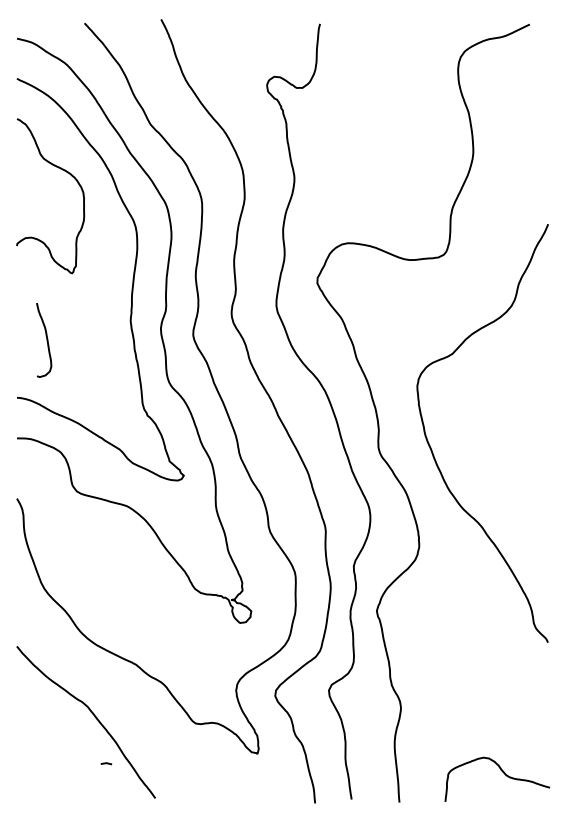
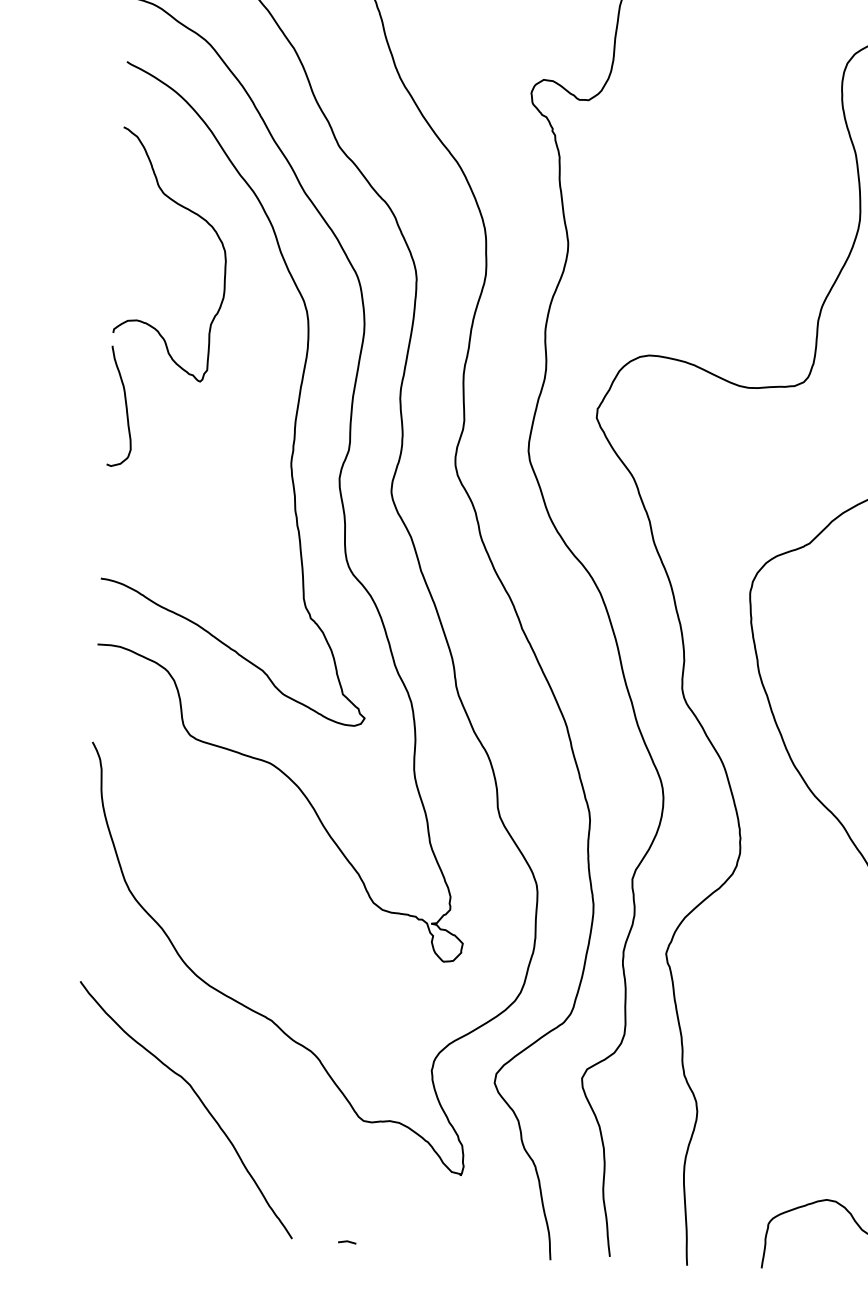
curve: (46, 340) -> (124, 407), moved
line: (106, 763) -> (347, 1241), moved

